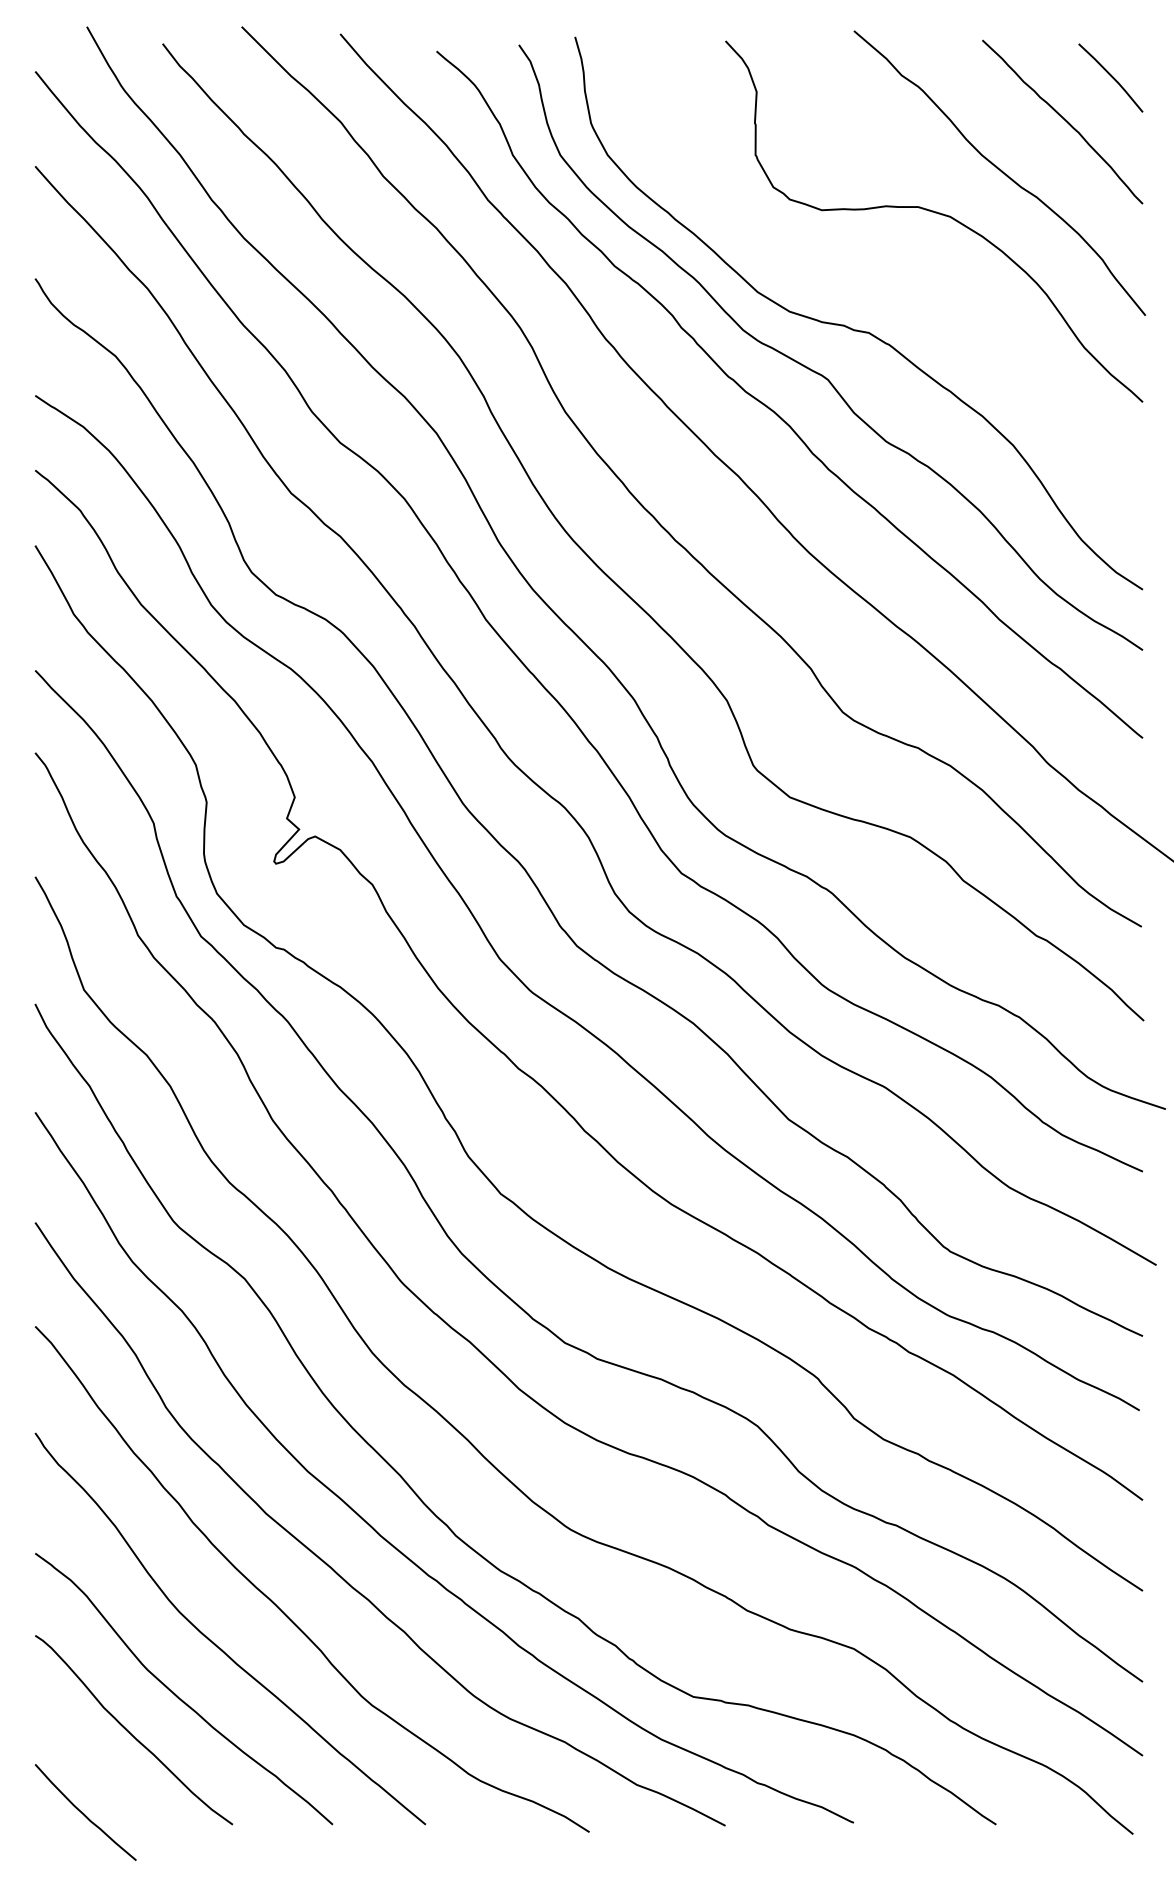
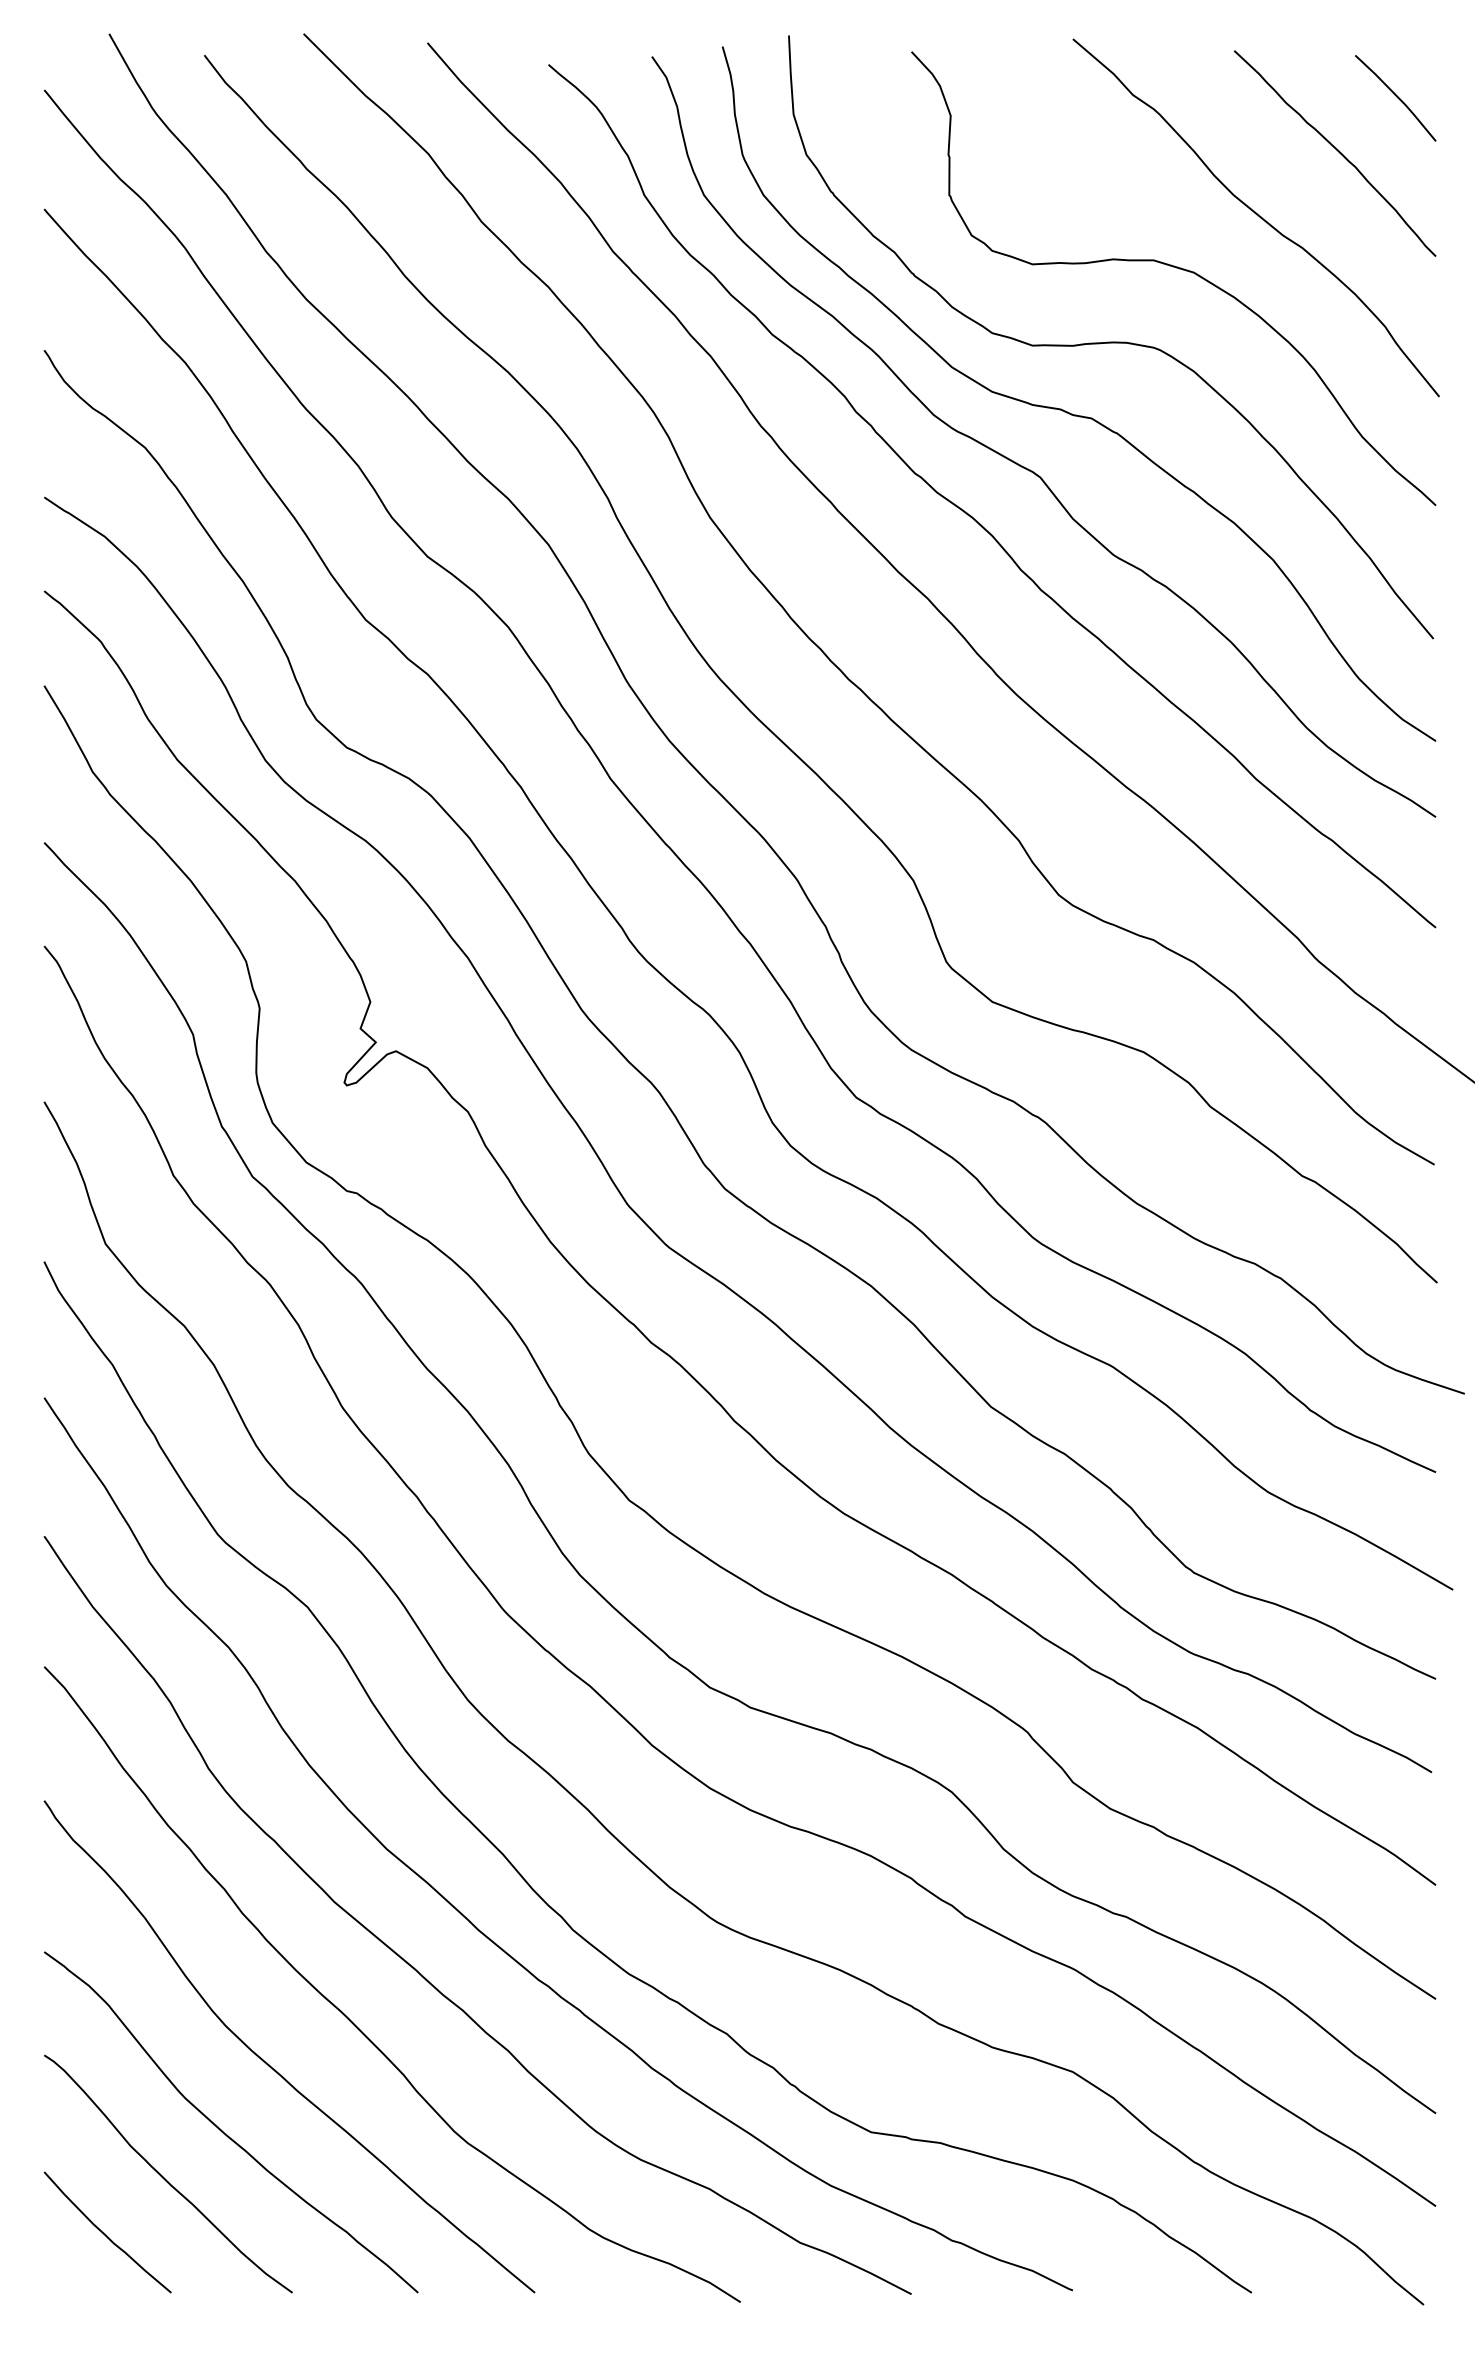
curve: (883, 271) -> (1110, 341), added
curve: (83, 1813) -> (105, 2233), moved

